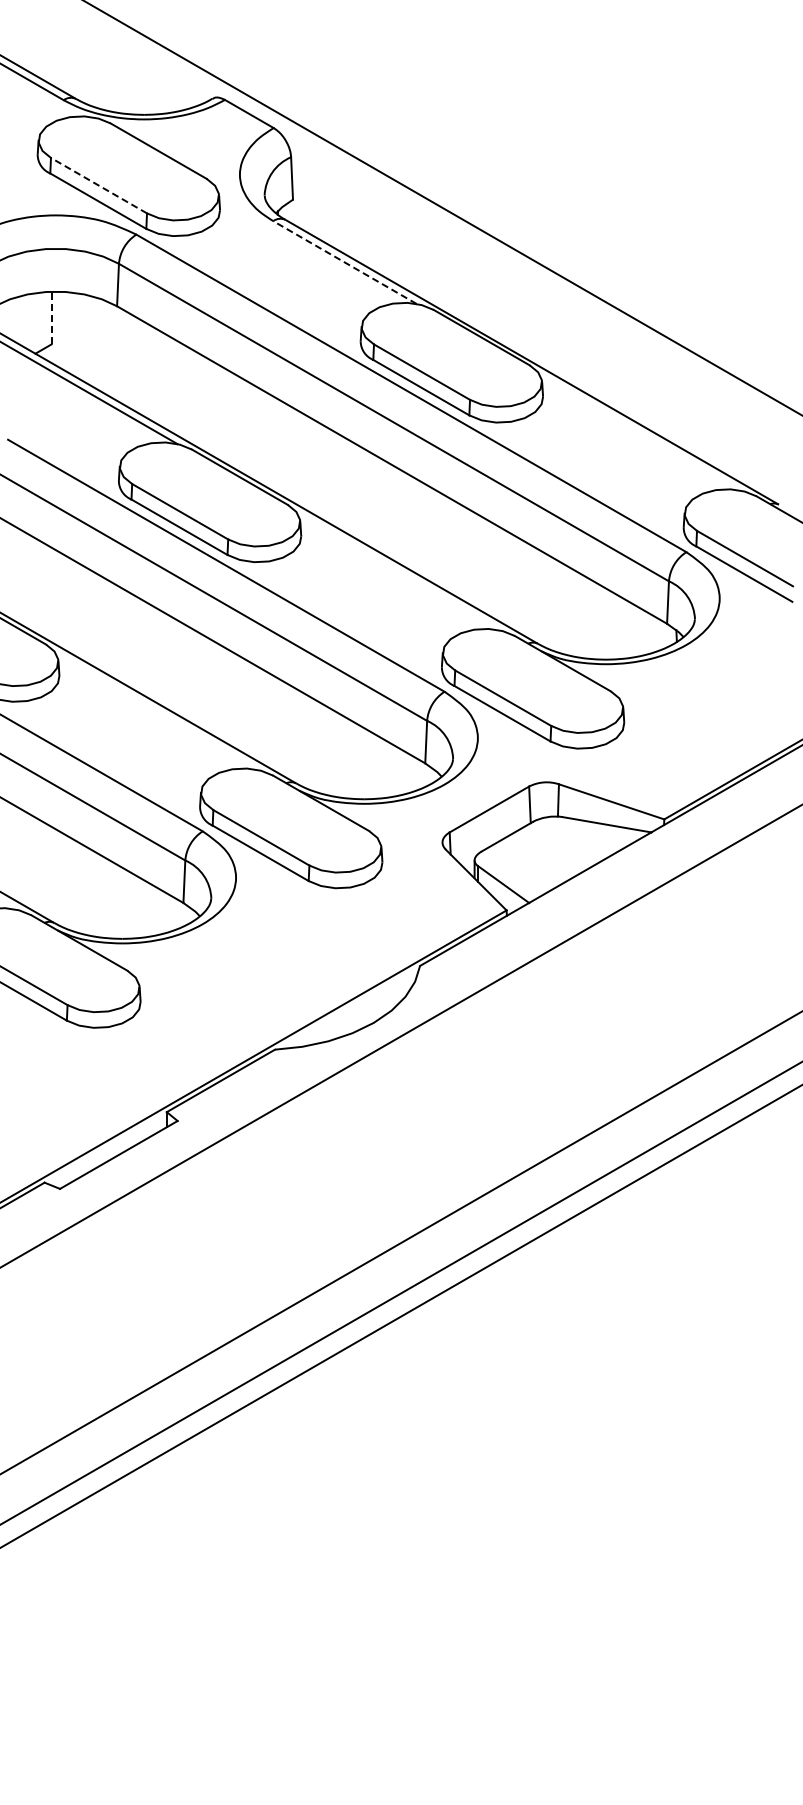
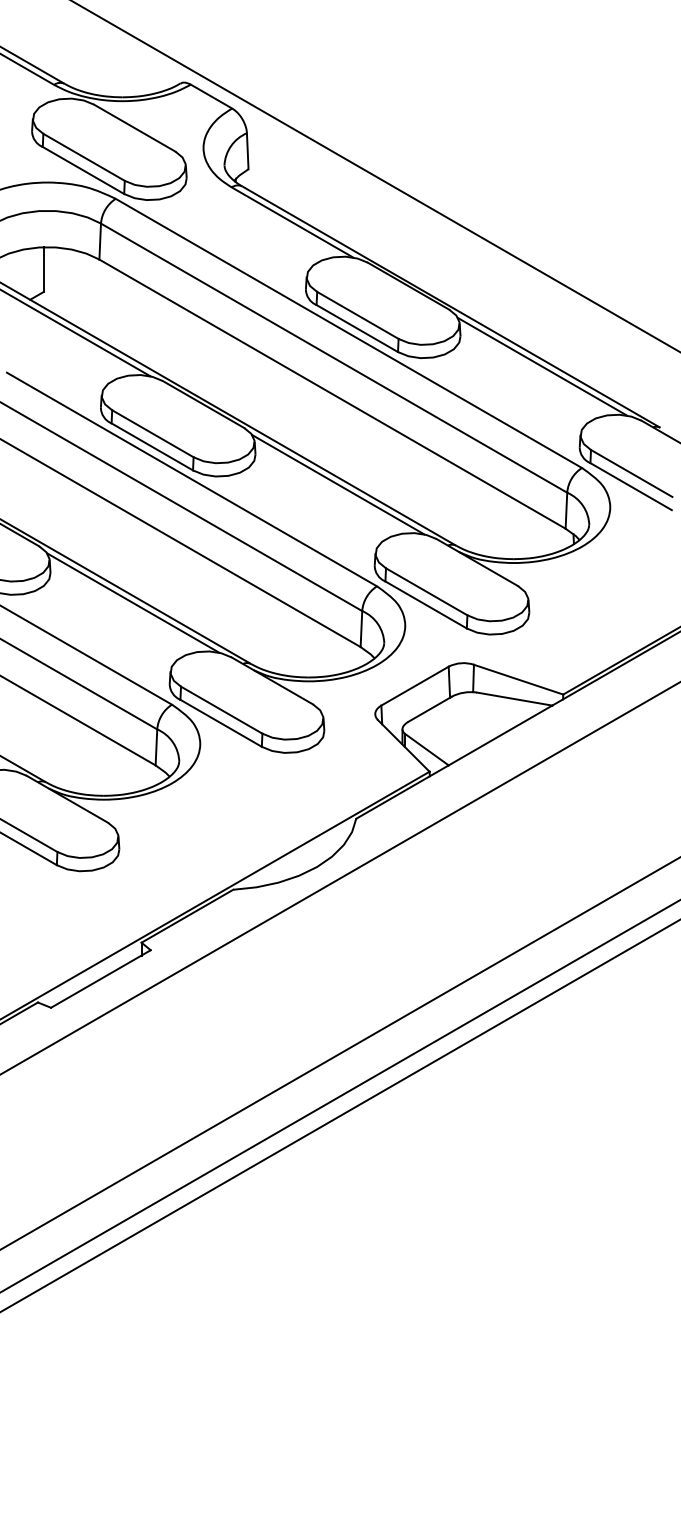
line: (98, 185) -> (83, 157), dashed -> solid
line: (344, 262) -> (292, 222), dashed -> solid
line: (51, 317) -> (43, 269), dashed -> solid
line: (639, 432) -> (542, 366), added
line: (398, 571) -> (337, 484), added
line: (156, 711) -> (132, 603), added

